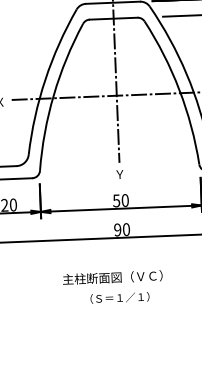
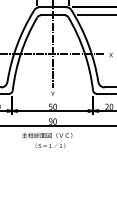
text: (113, 285) -> (47, 139), moved

